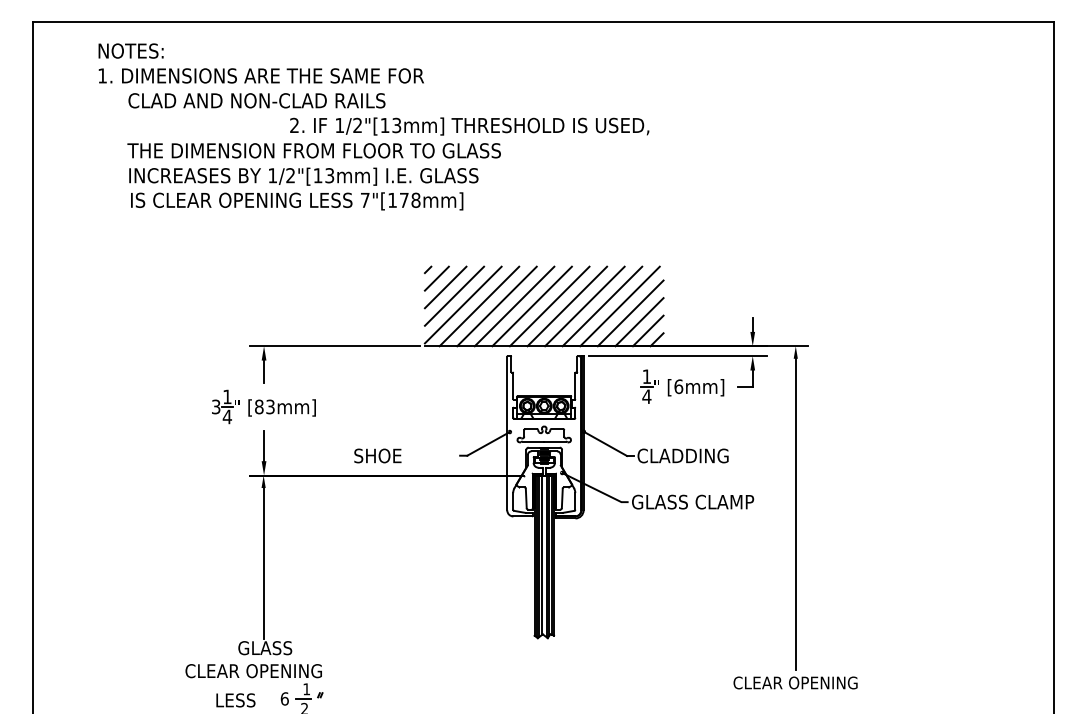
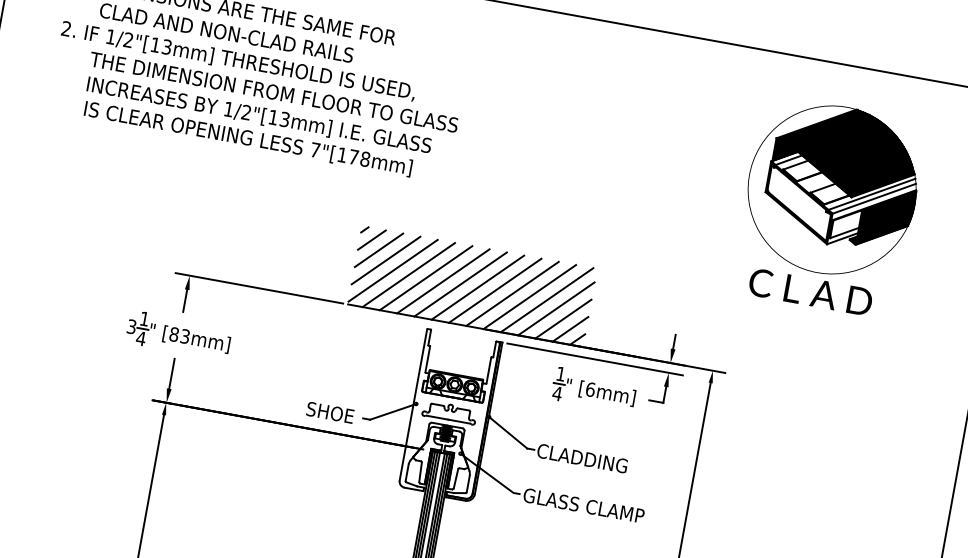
text: (469, 126) -> (238, 61), moved
part: (880, 163) -> (828, 206), added
text: (377, 455) -> (330, 412), moved

